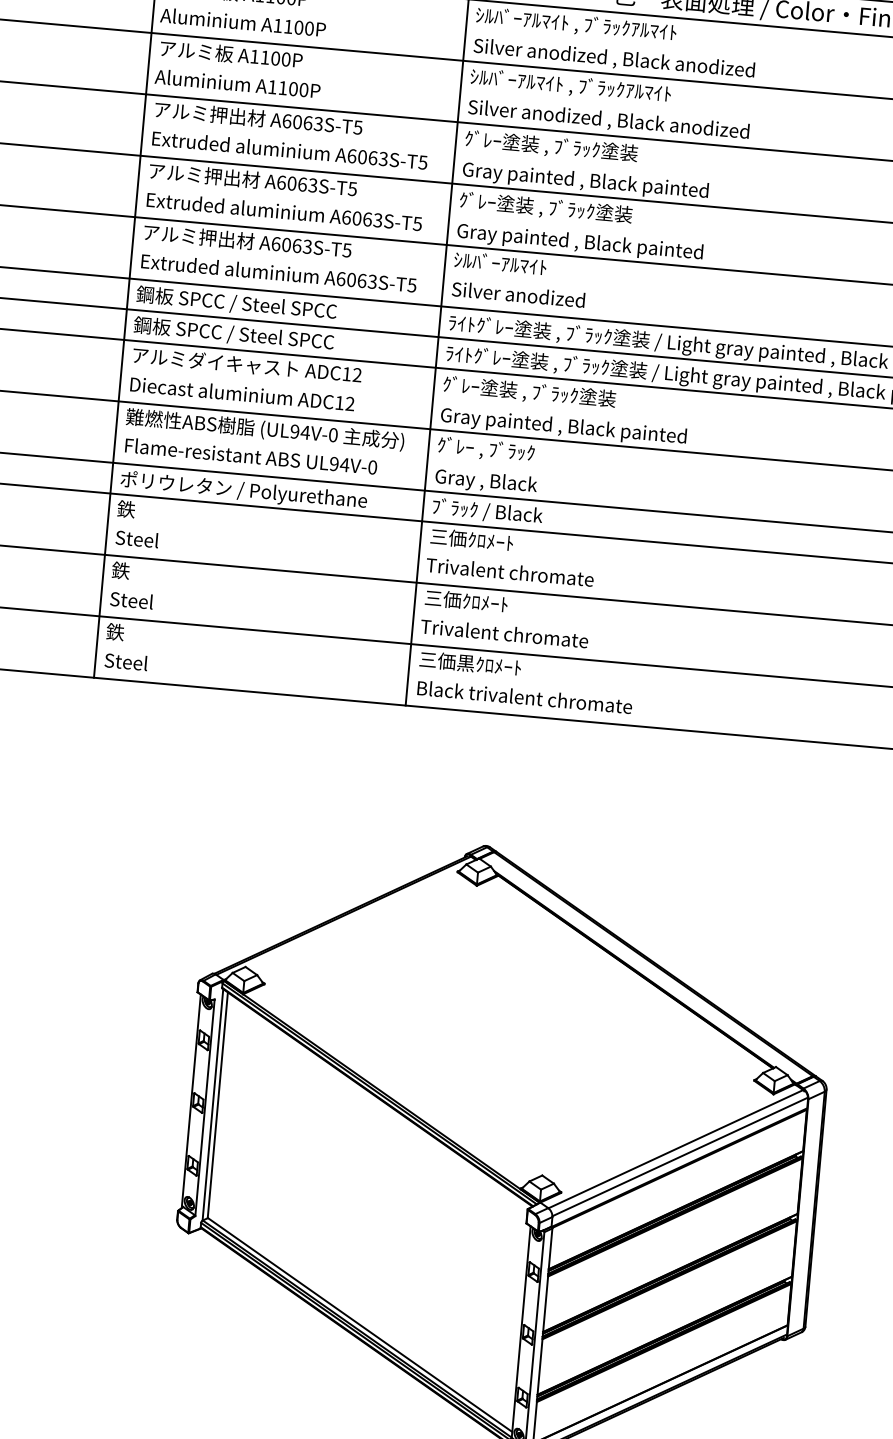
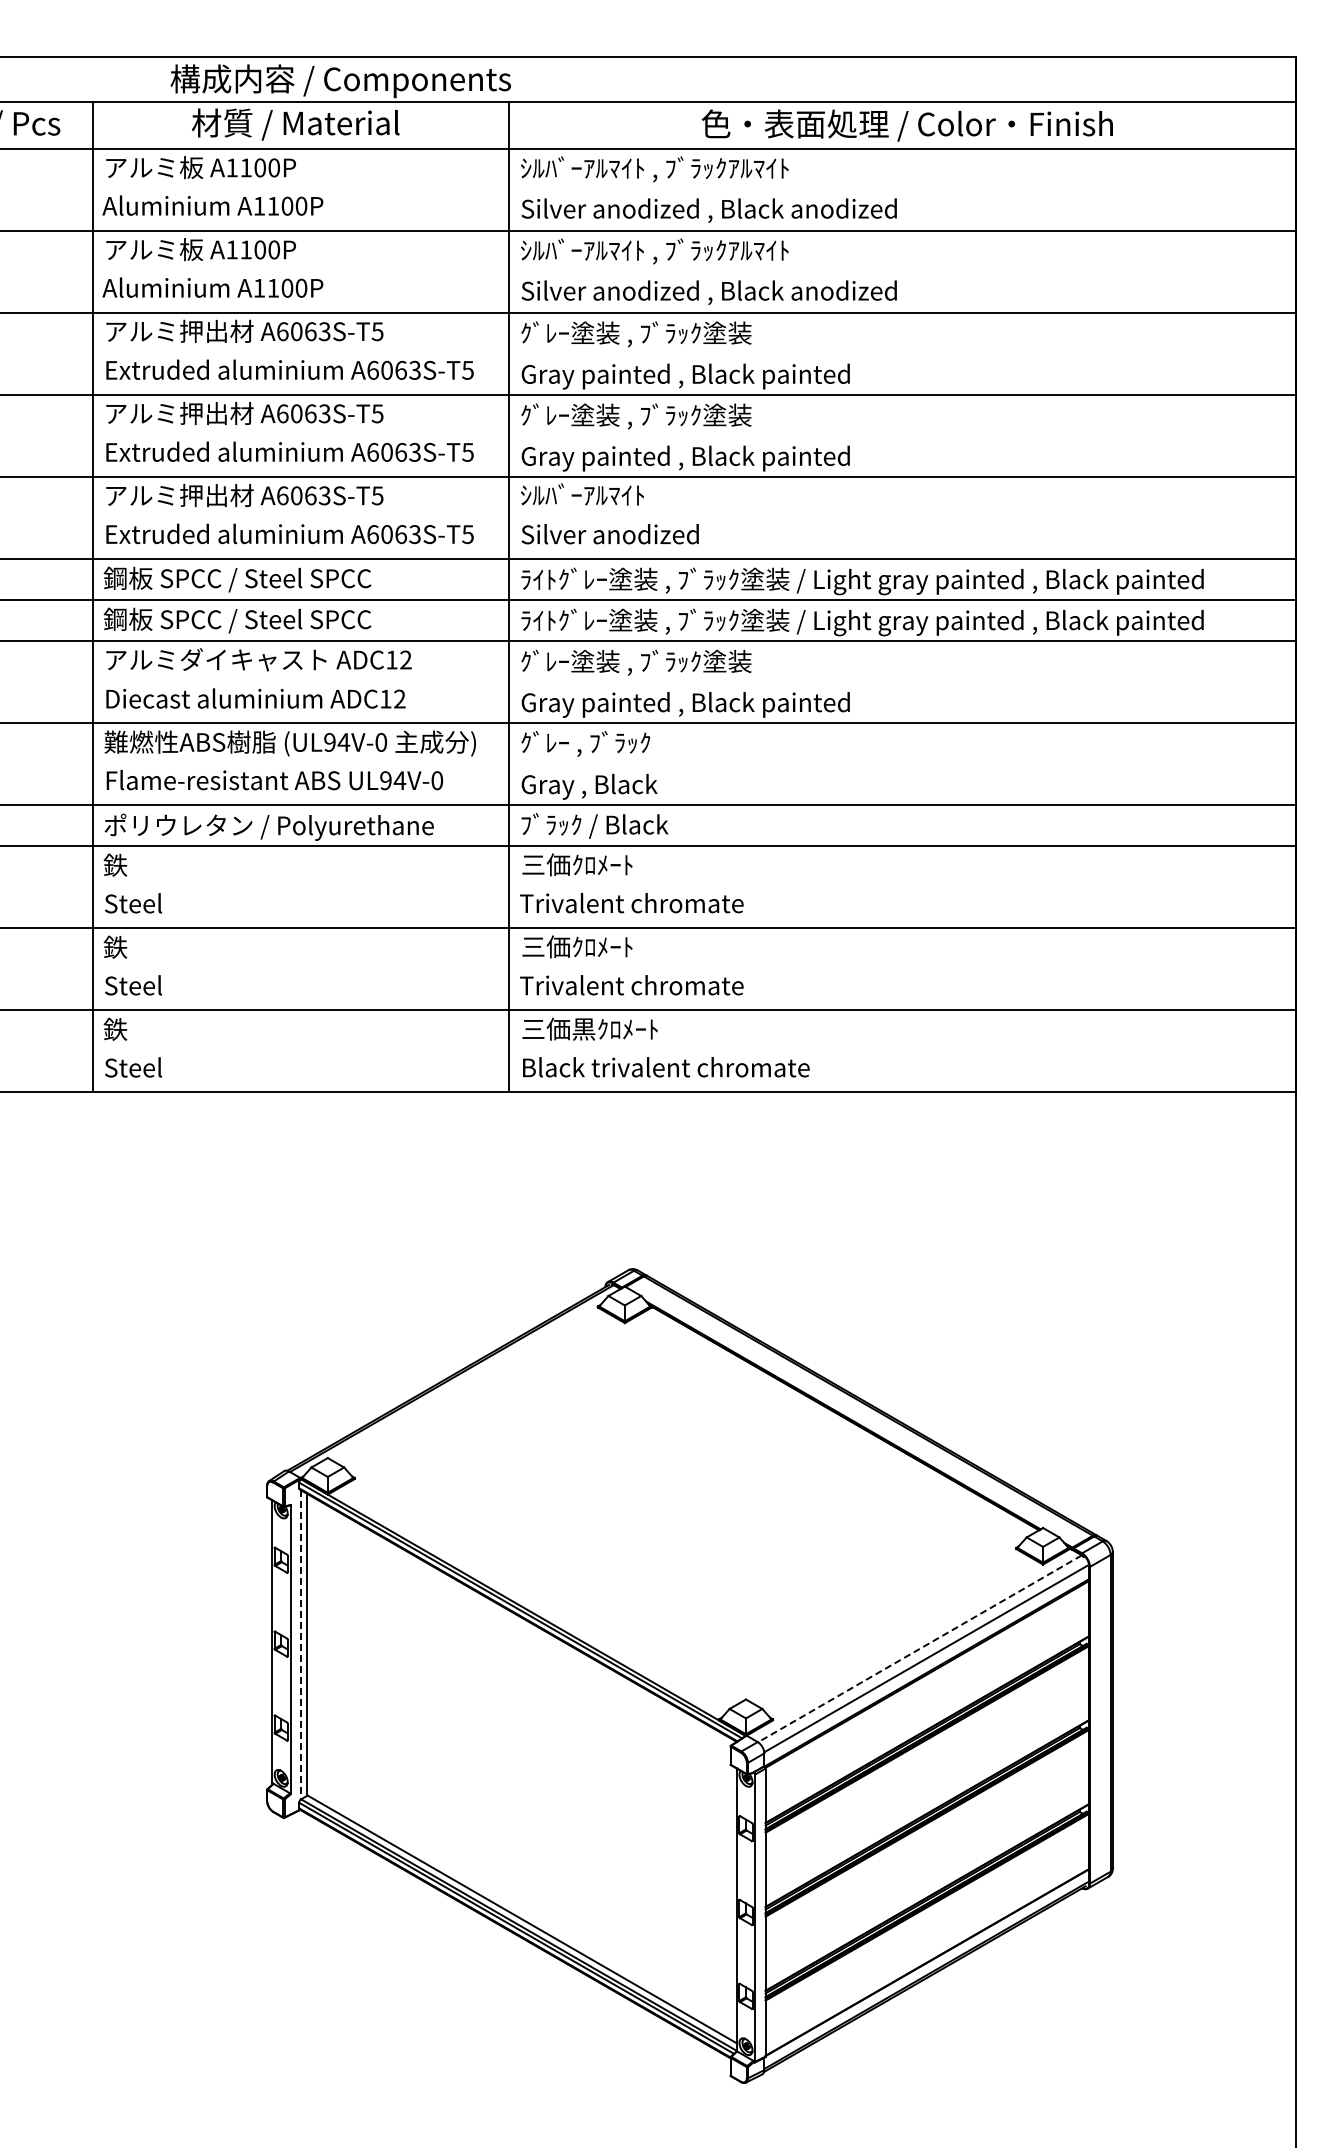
line: (212, 1104) -> (300, 1644), solid -> dashed
line: (675, 1148) -> (919, 1648), solid -> dashed

